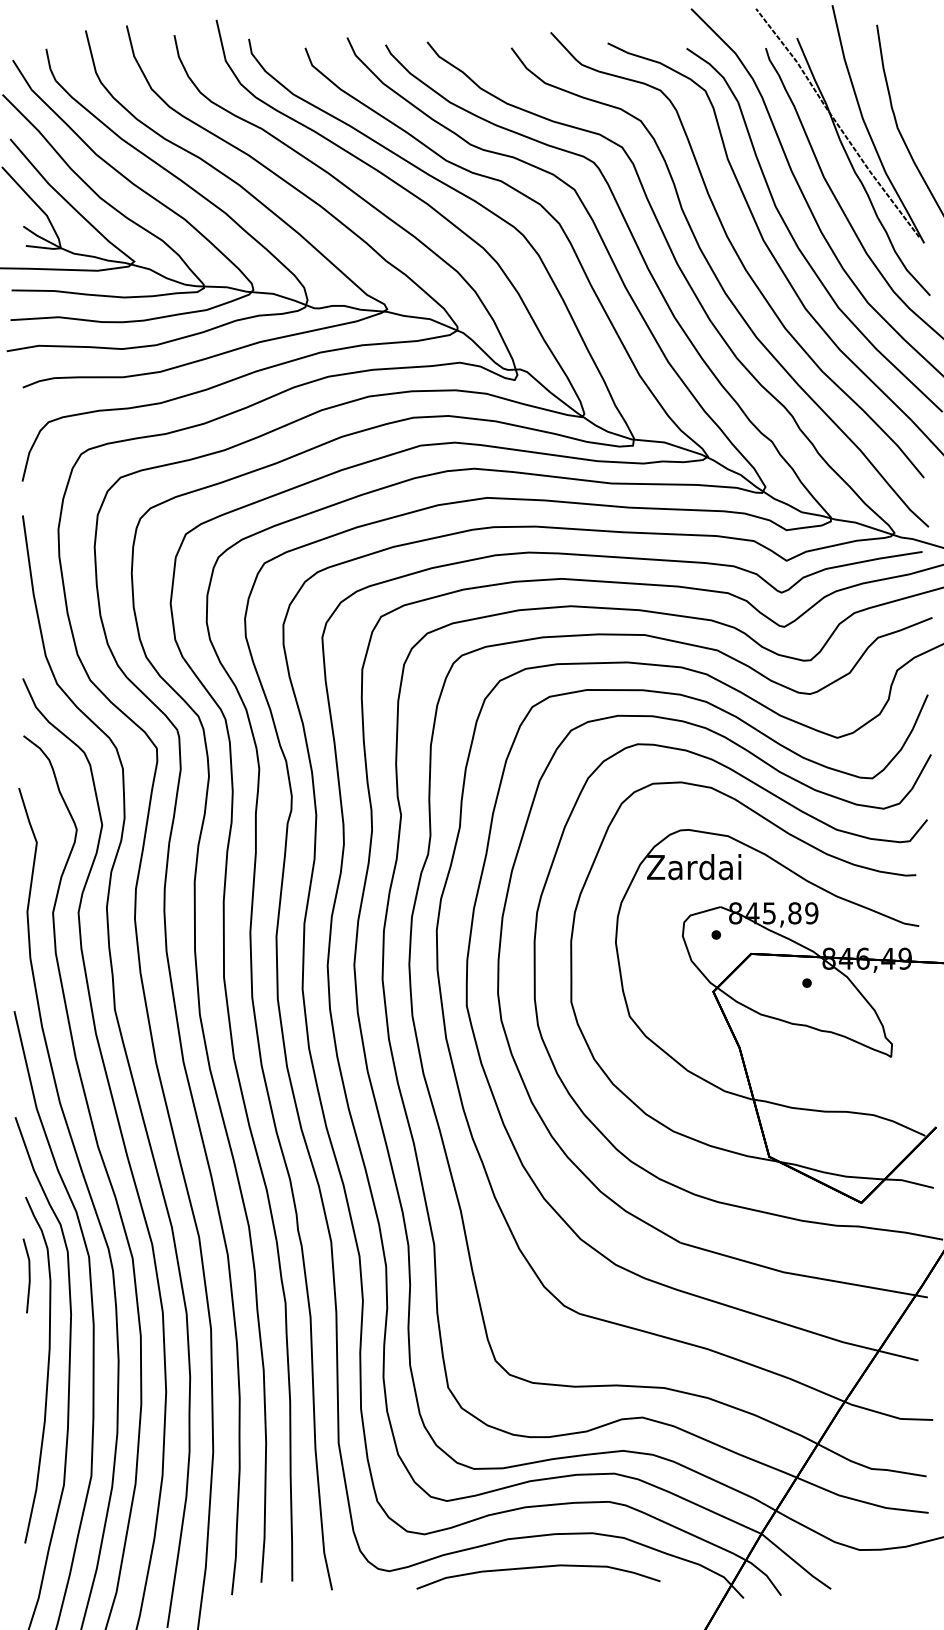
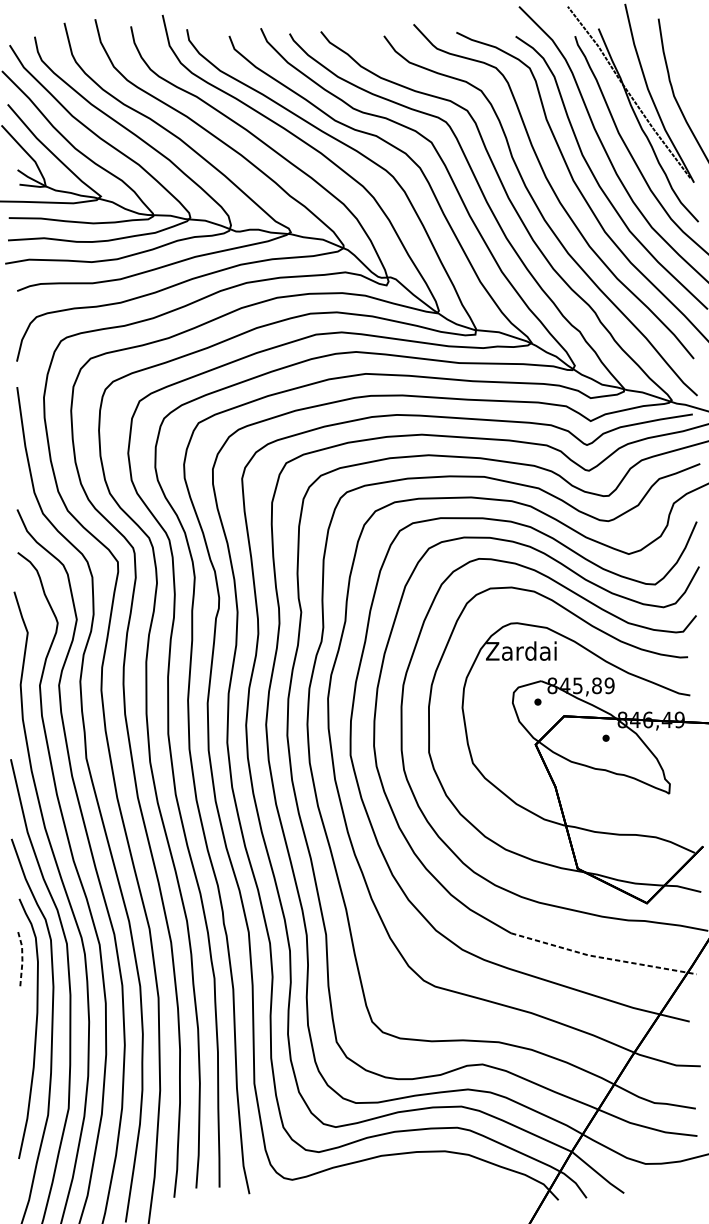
line: (29, 1275) -> (22, 957), solid -> dashed
line: (802, 1275) -> (602, 957), solid -> dashed
curve: (537, 1568) -> (403, 1177), removed

